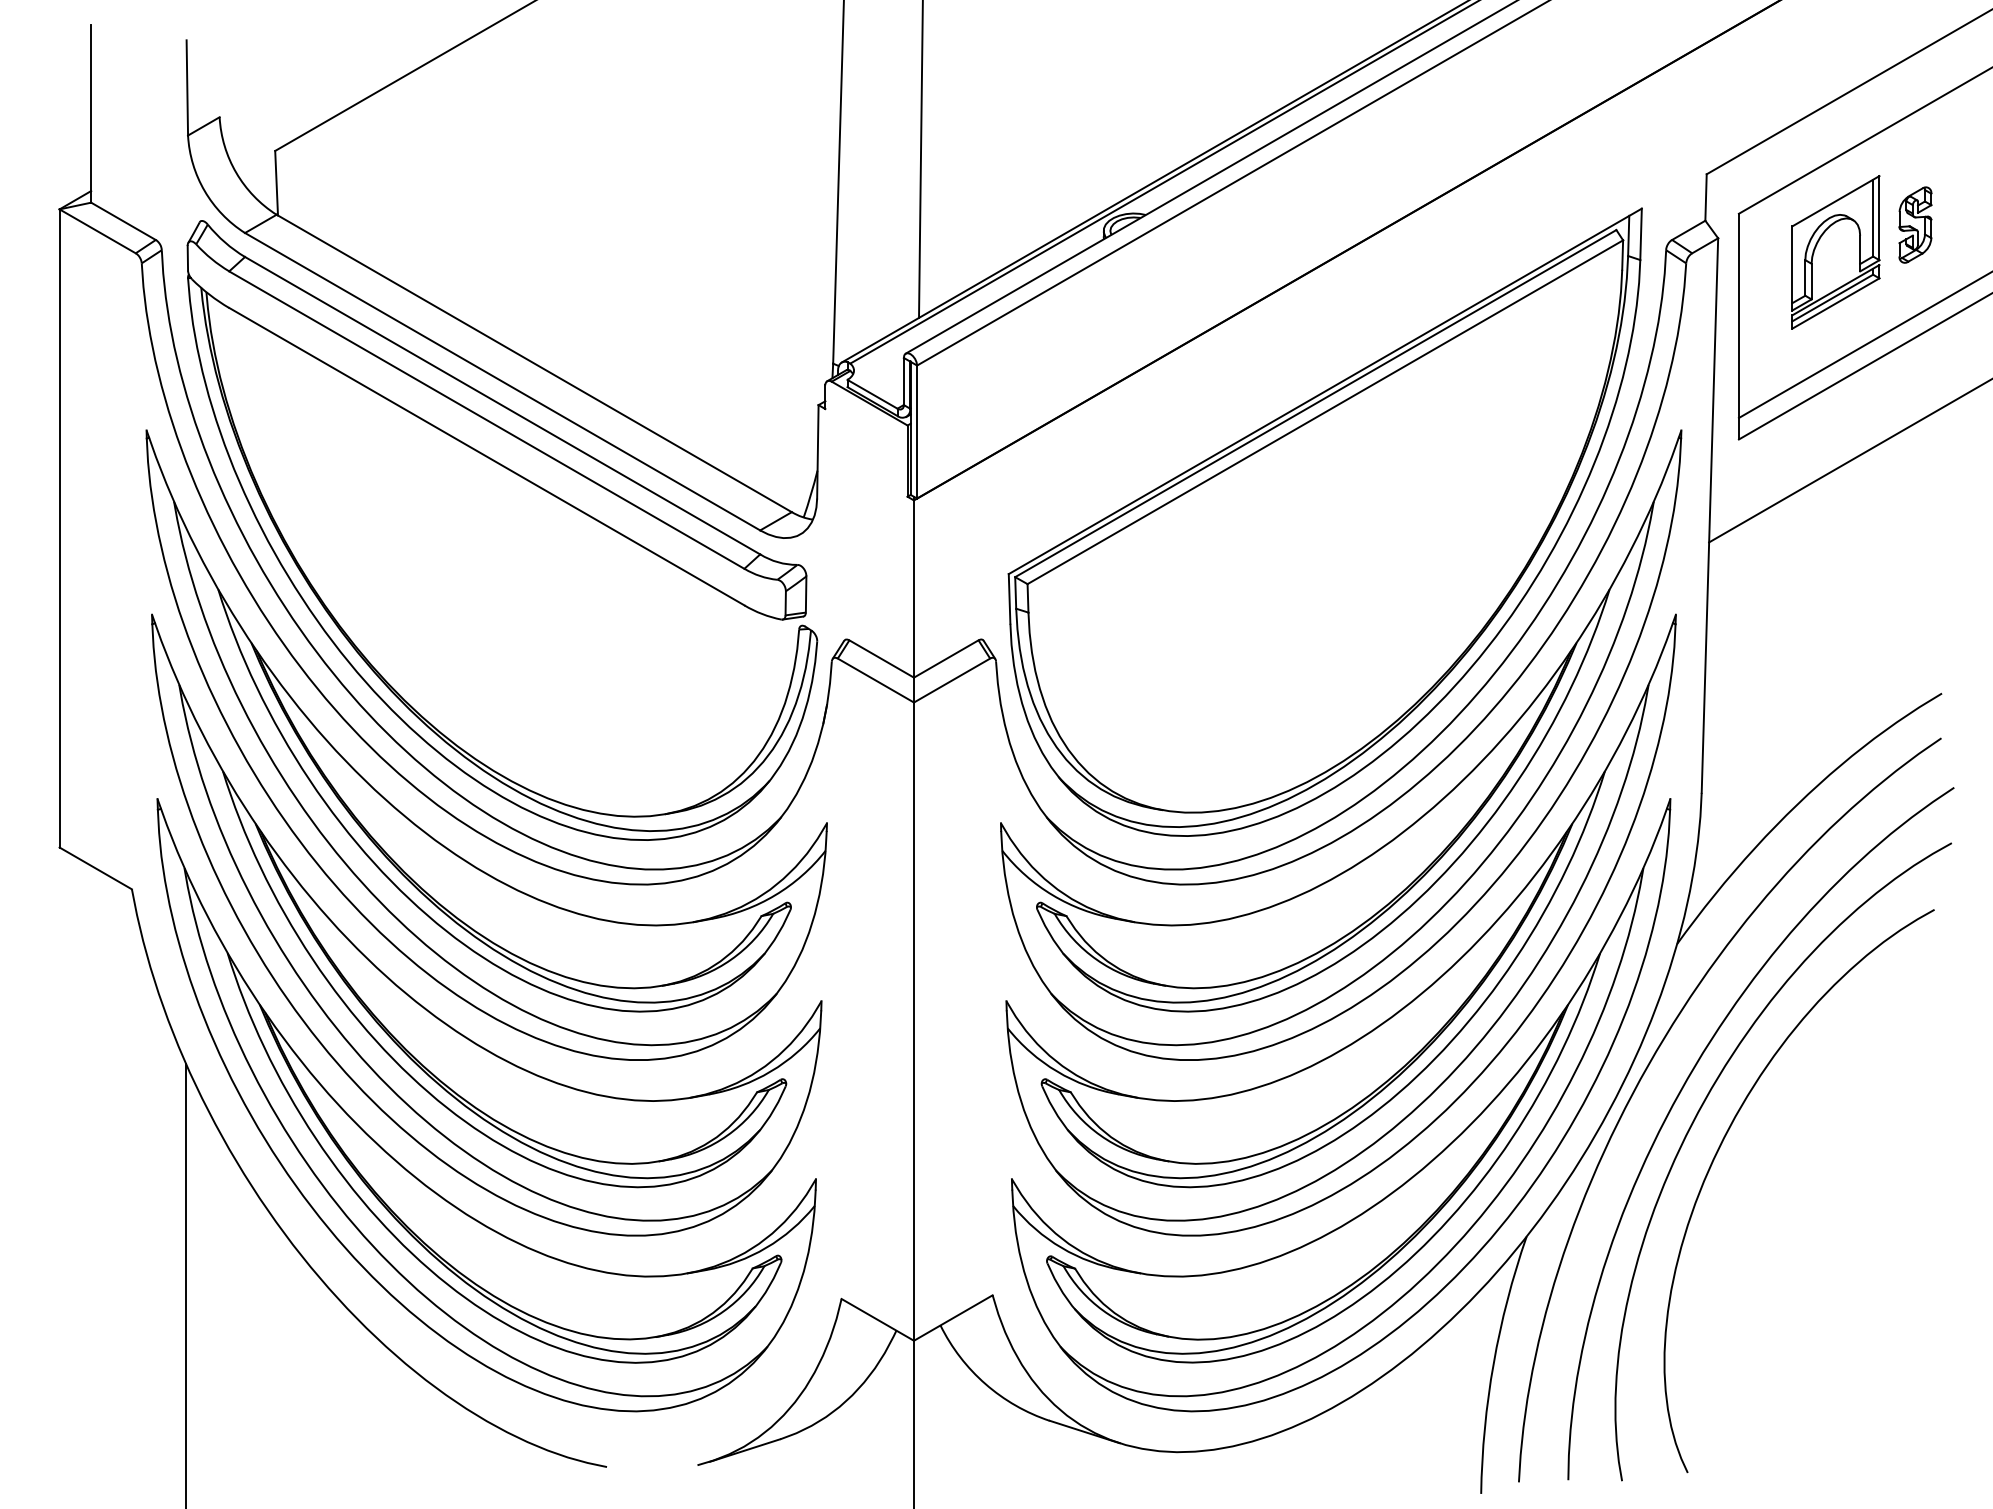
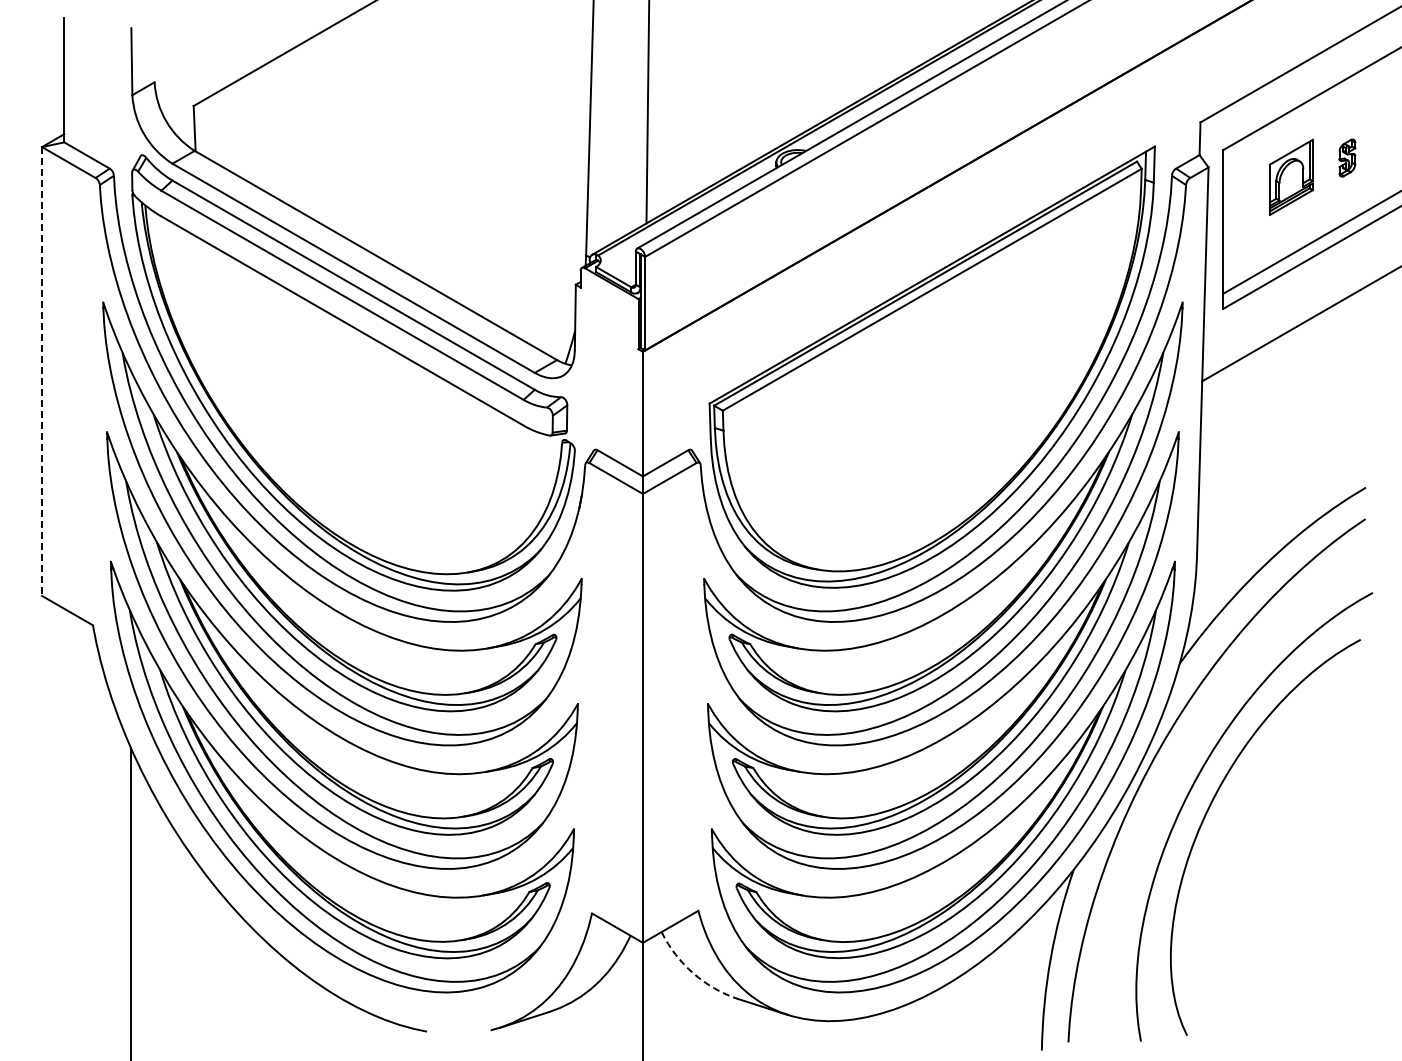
part: (1915, 224) -> (1347, 157), size x0.7
part: (1836, 252) -> (1291, 177), size x0.7
line: (60, 529) -> (42, 372), solid -> dashed
curve: (1681, 1094) -> (1182, 769), removed
arc: (985, 1384) -> (693, 973), solid -> dashed

